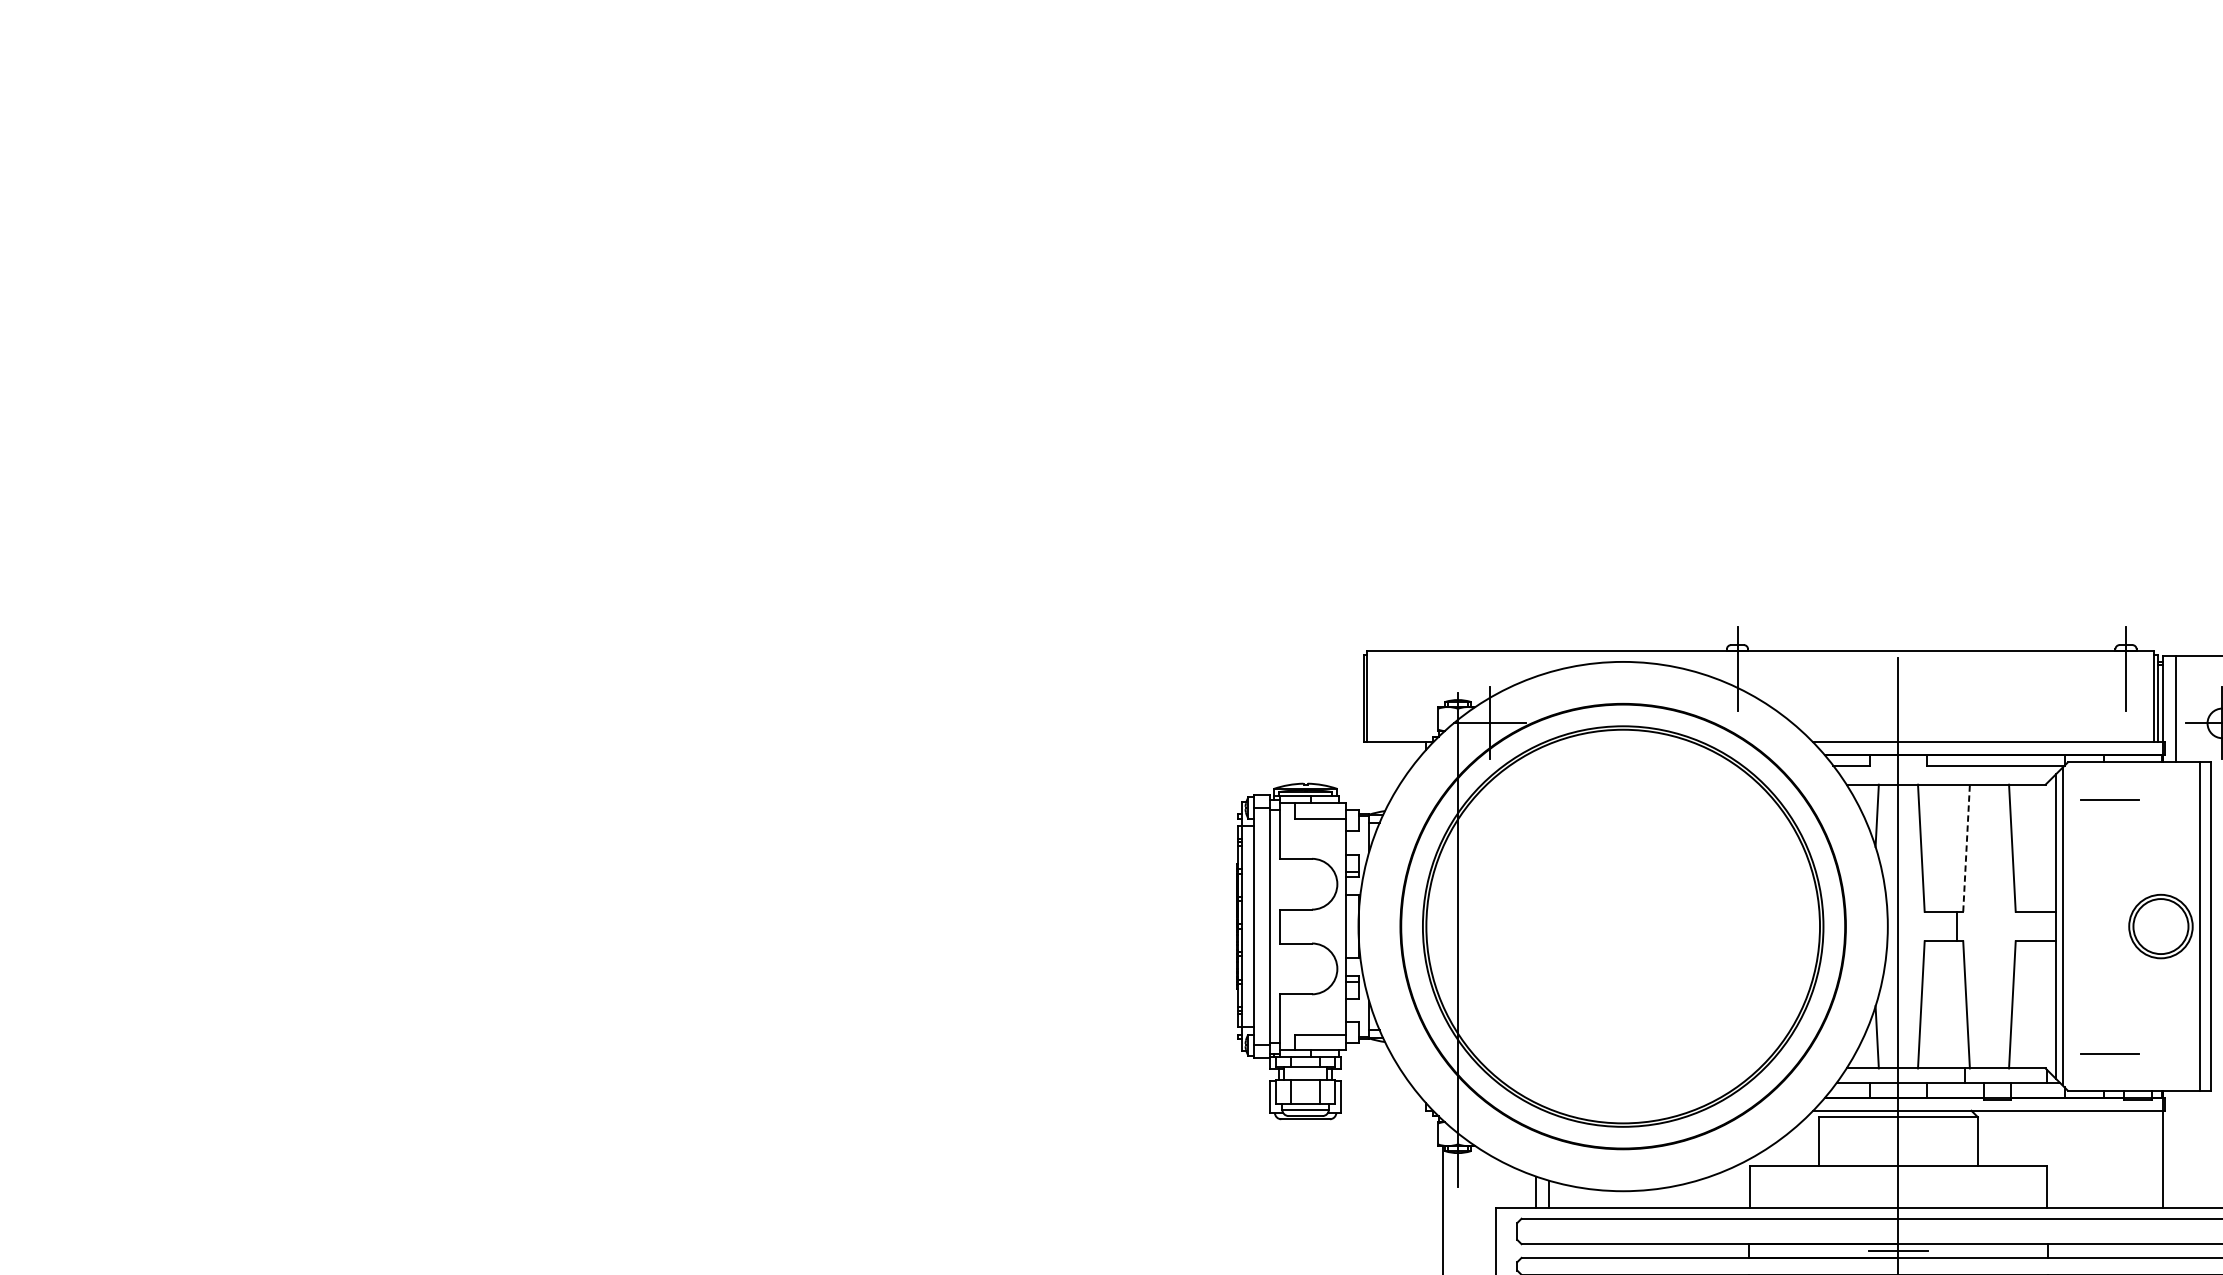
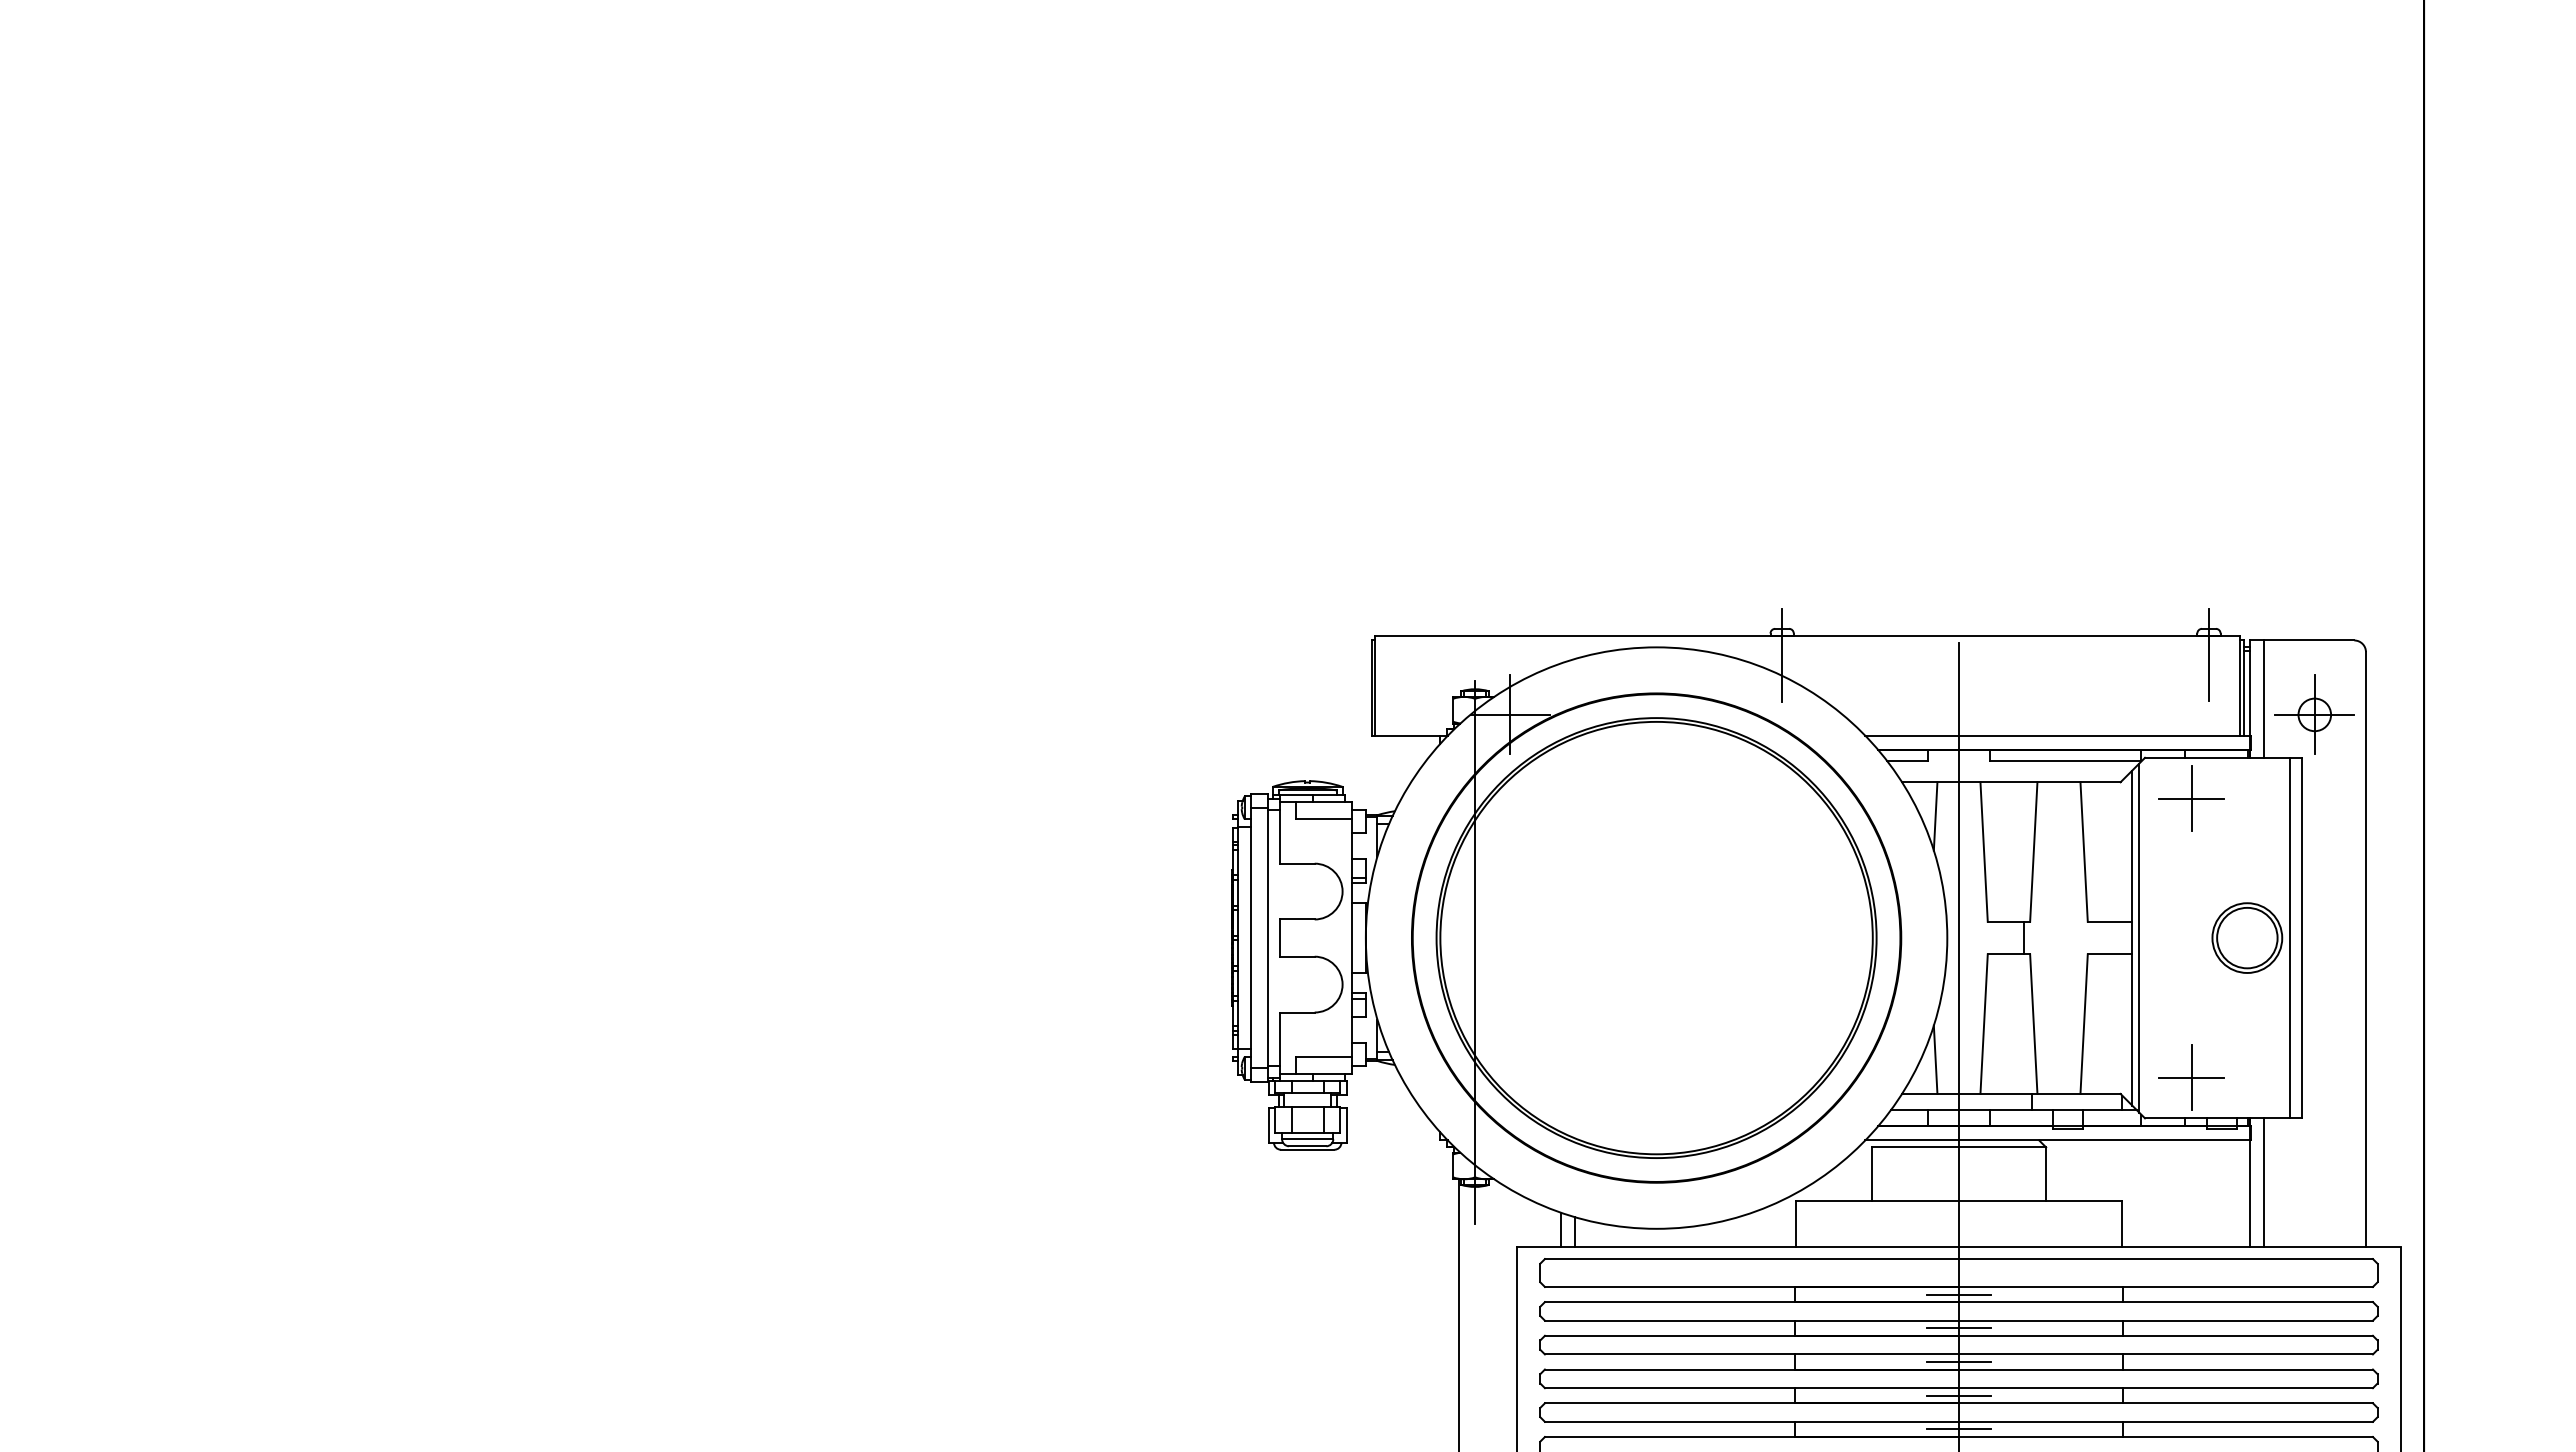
line: (2110, 799) -> (2191, 798), added
line: (1966, 848) -> (2033, 852), dashed -> solid
line: (2110, 1053) -> (2191, 1077), added
line: (2175, 1149) -> (2263, 1182), added

